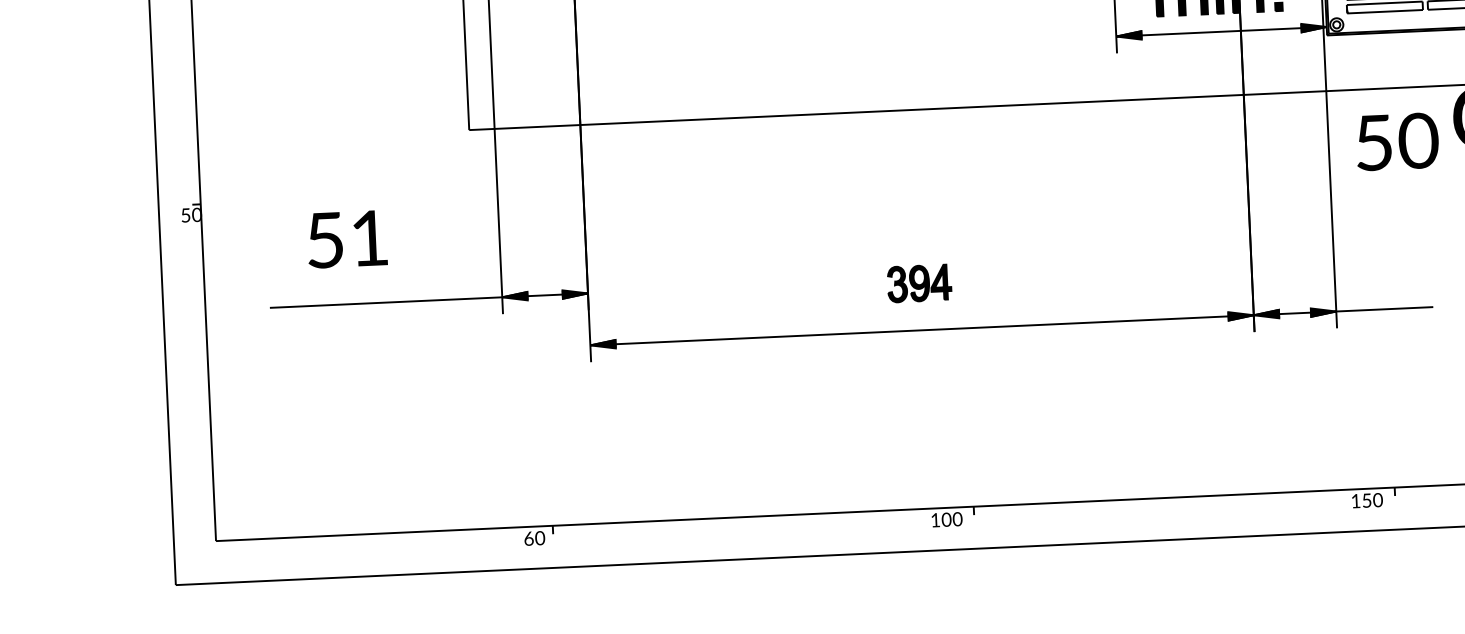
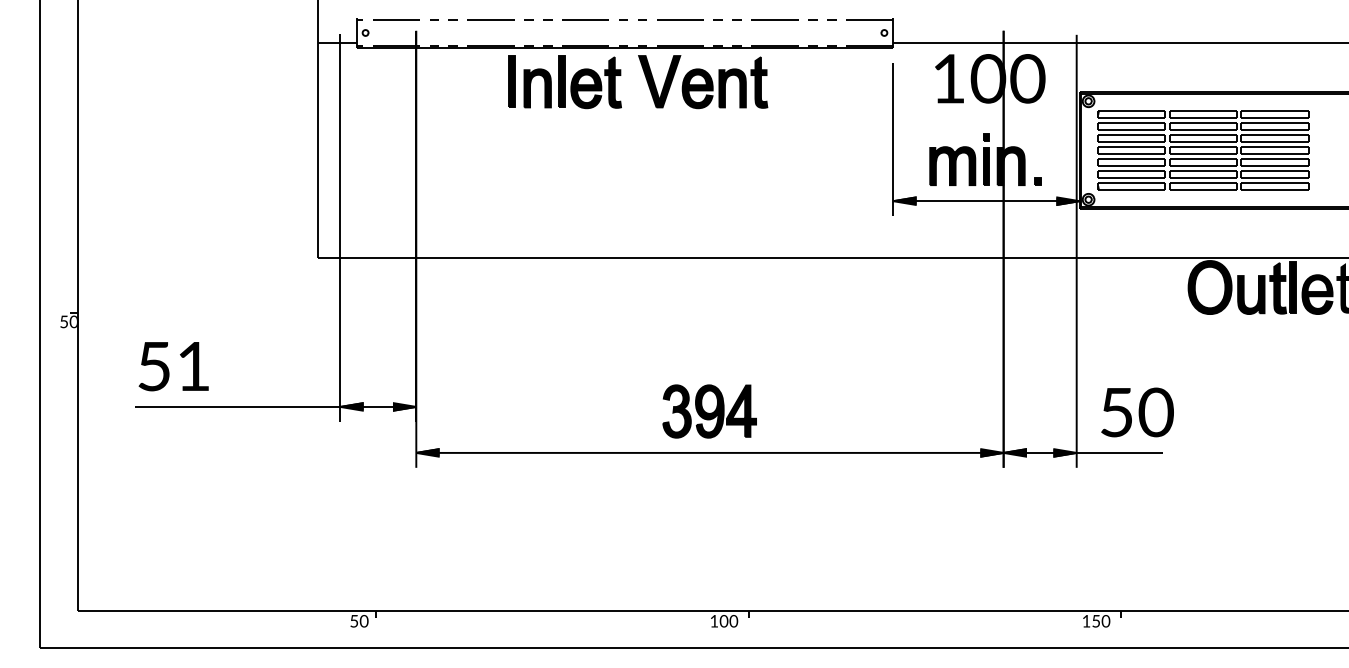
text: (1397, 141) -> (1137, 412), moved
text: (346, 239) -> (173, 366), moved
part: (919, 283) -> (709, 411), size x1.67
text: (529, 538) -> (354, 621), 60 -> 50

